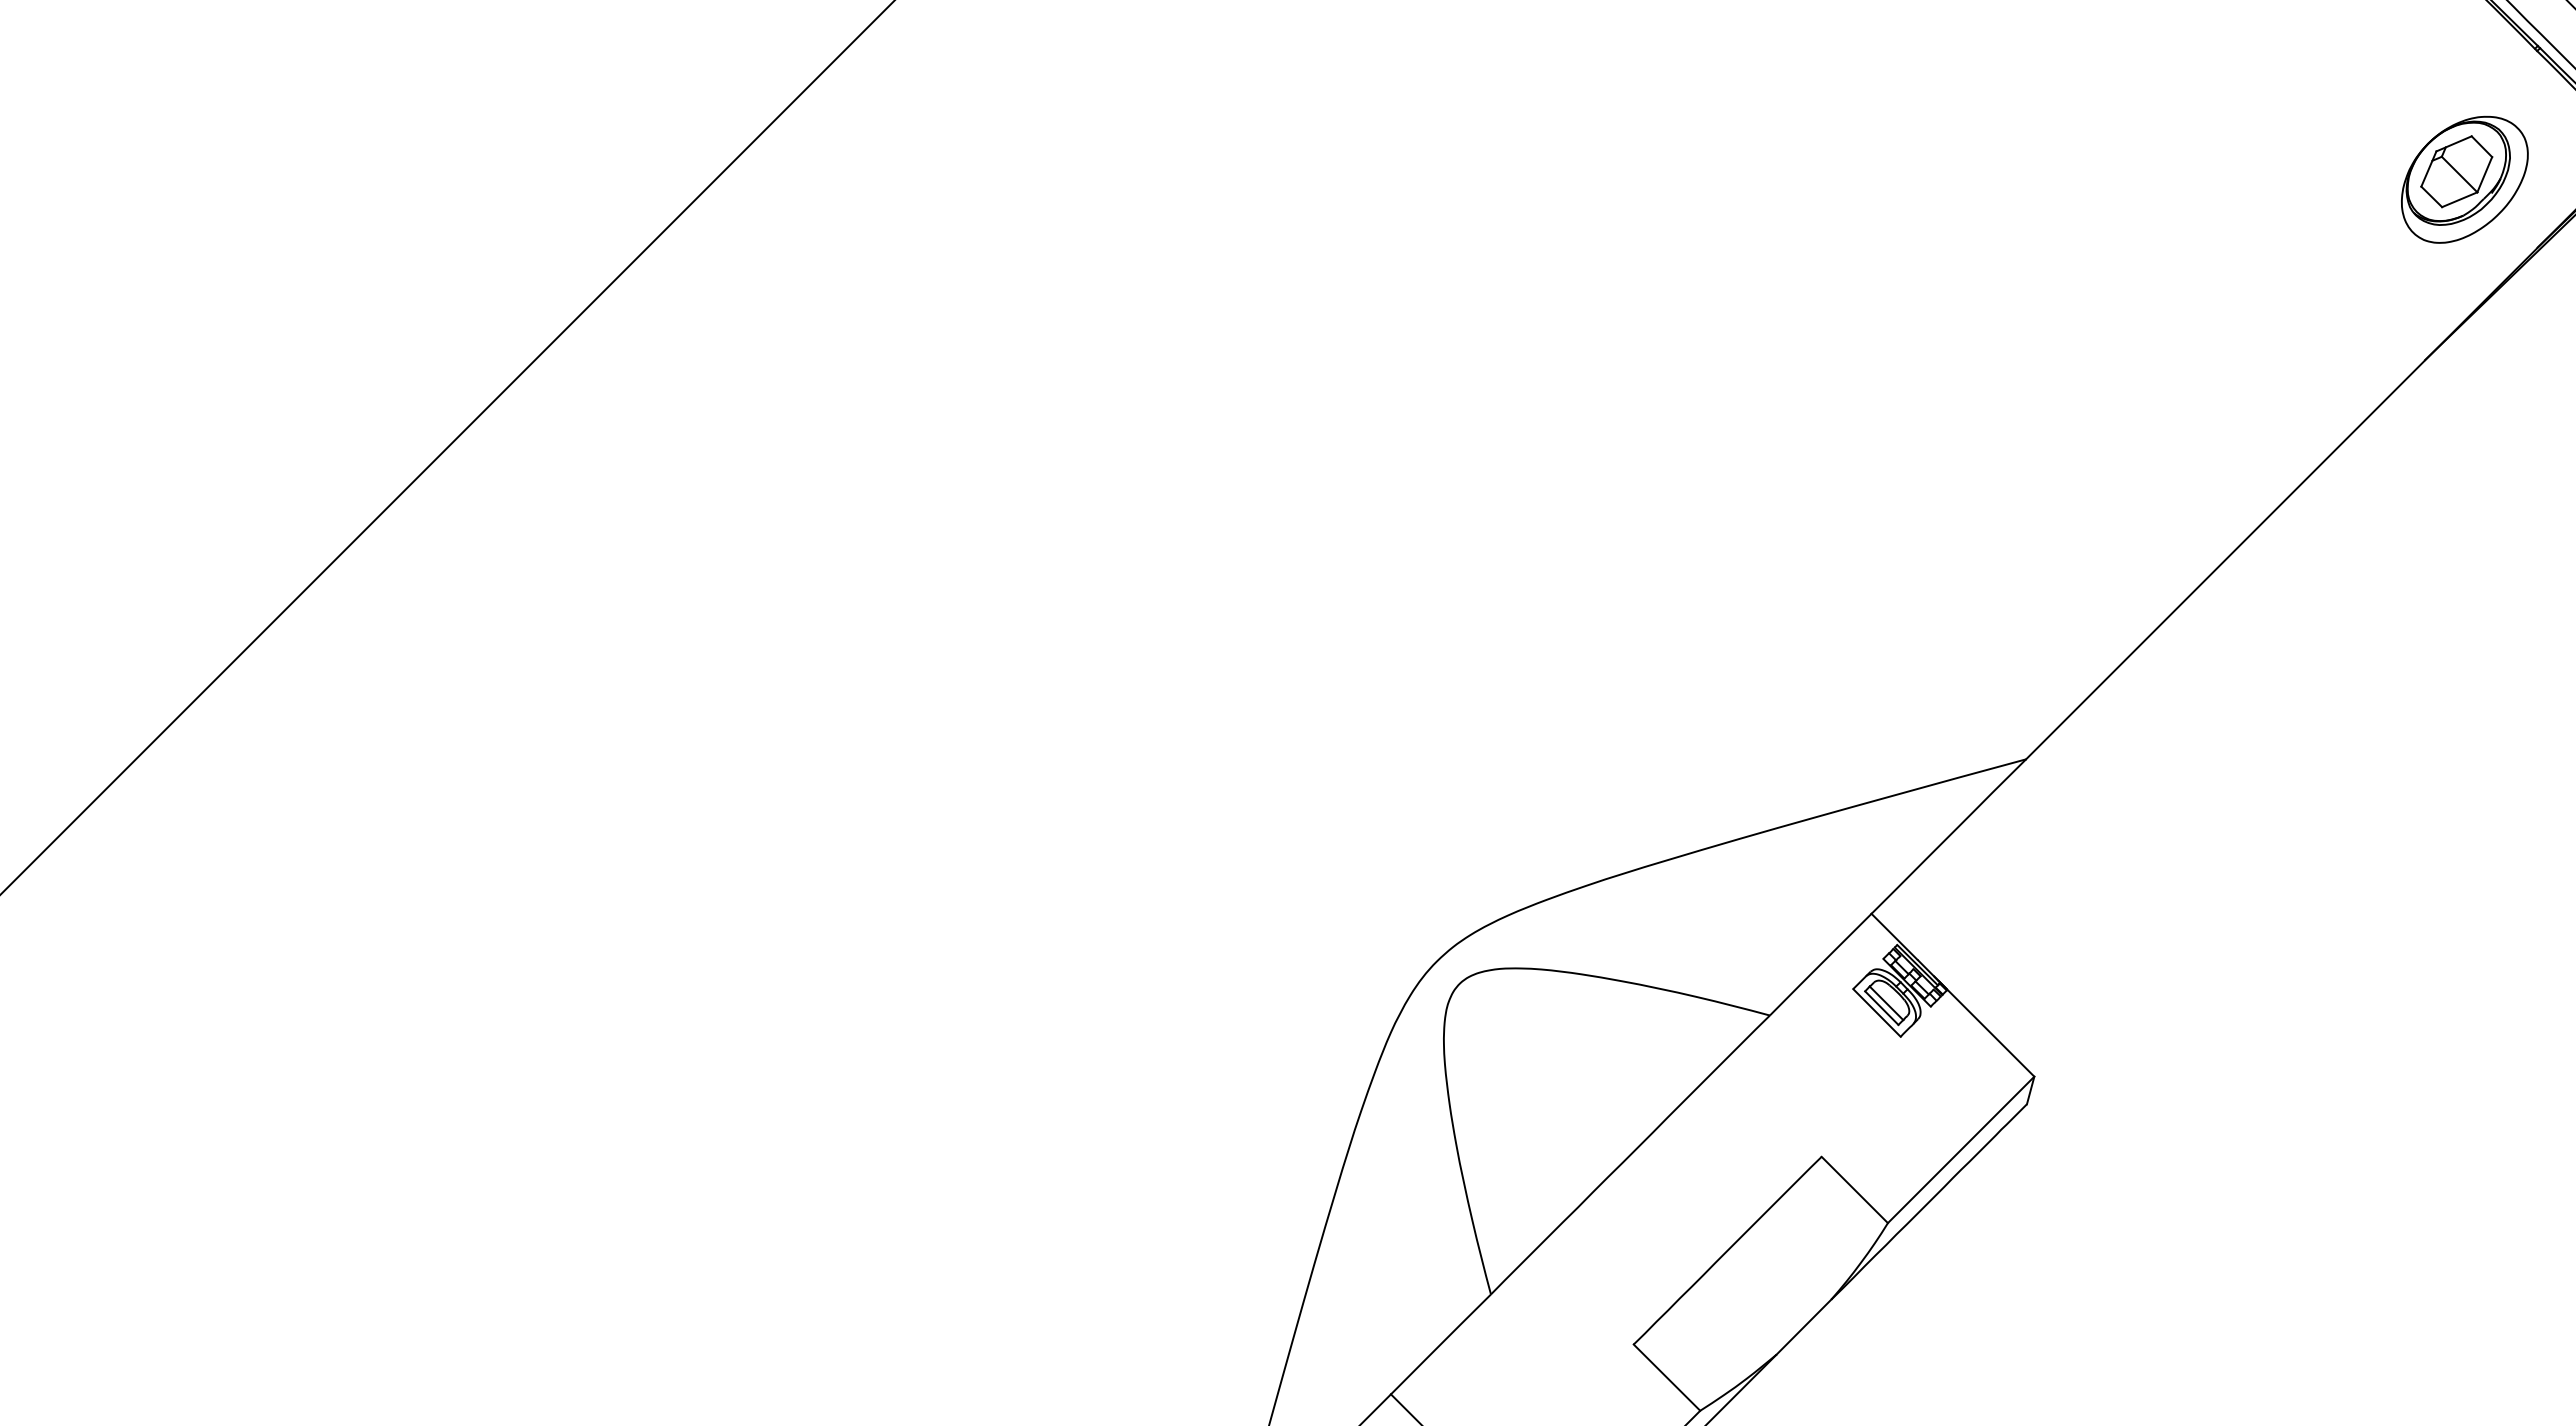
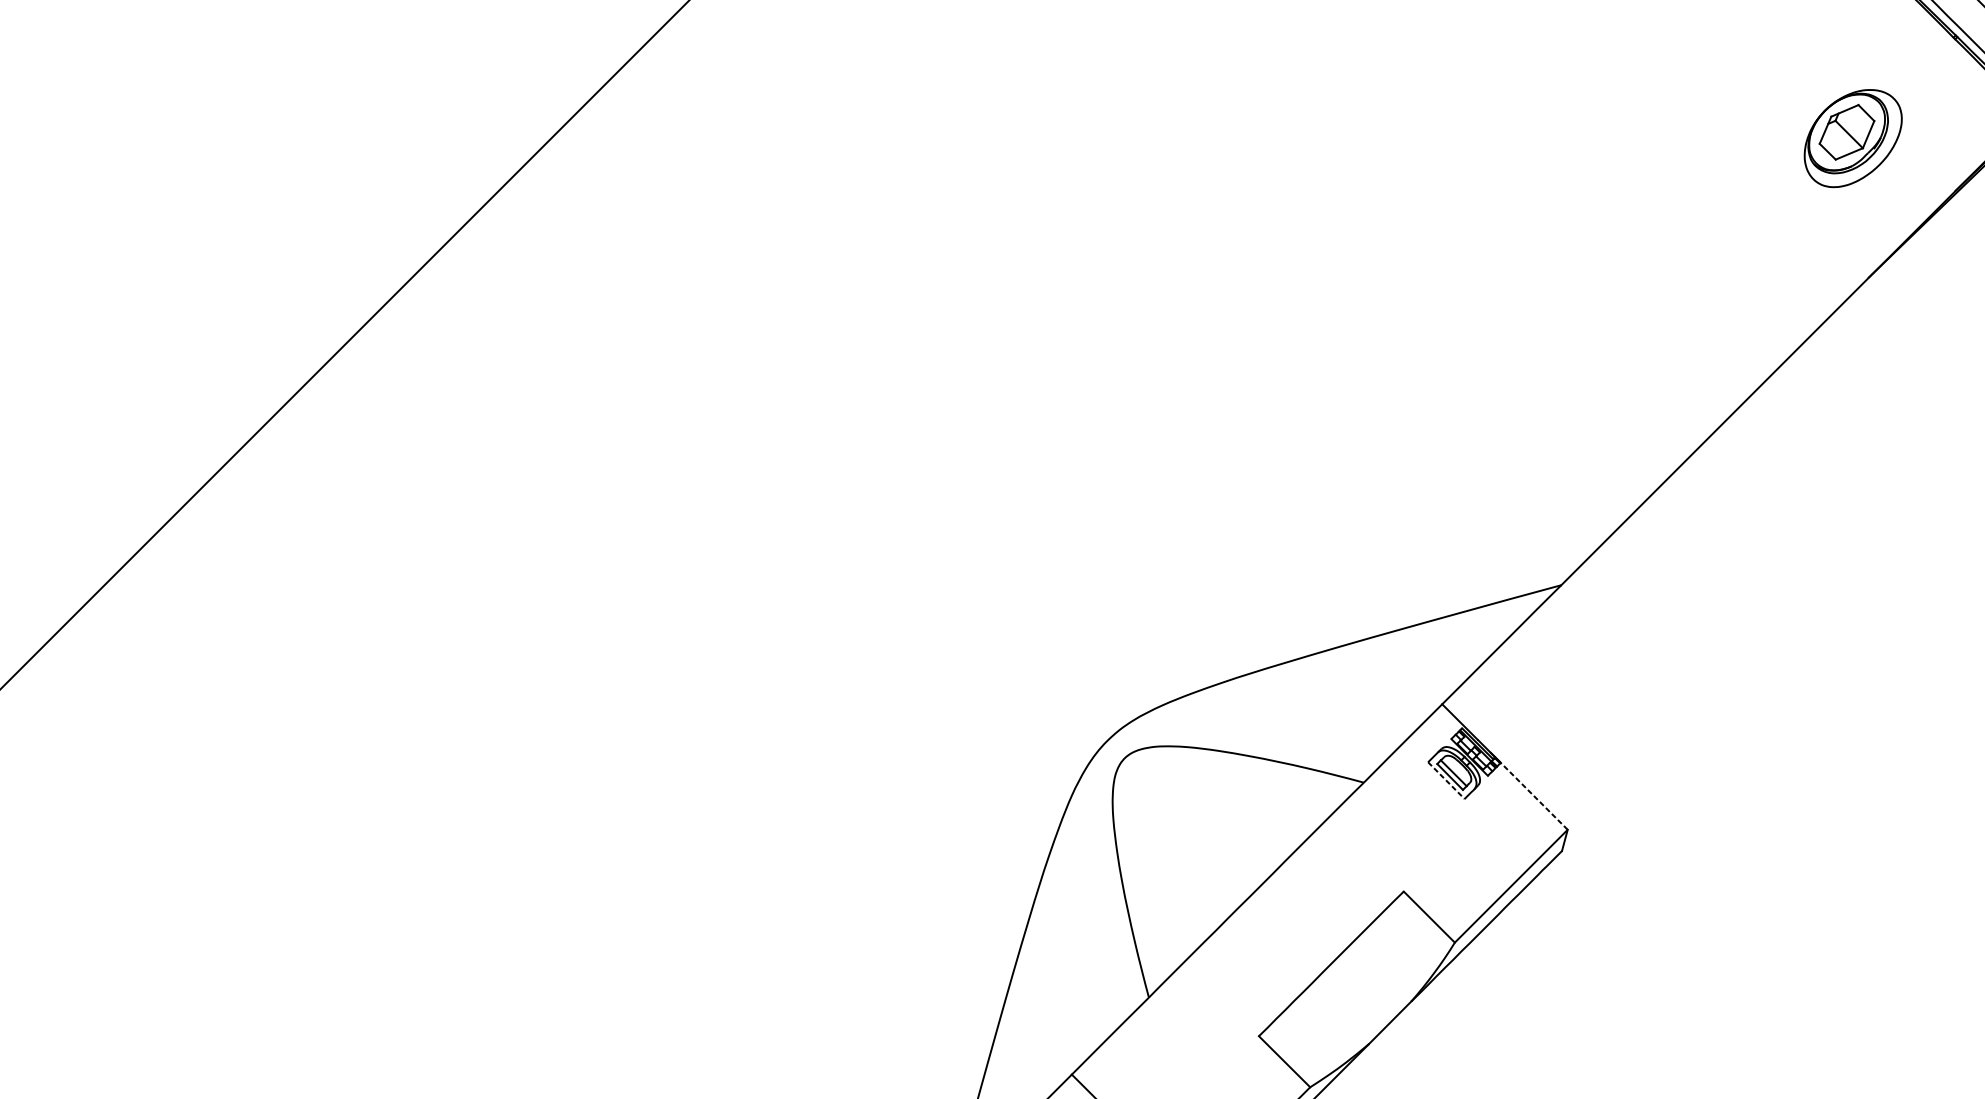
part: (2464, 179) -> (1852, 138), moved
line: (1876, 1012) -> (1446, 780), solid -> dashed
line: (1986, 1028) -> (1530, 792), solid -> dashed

